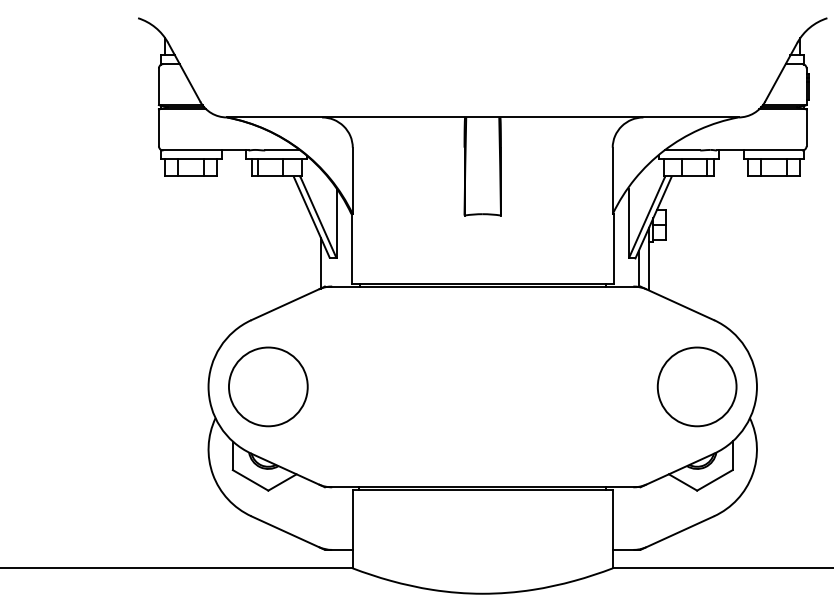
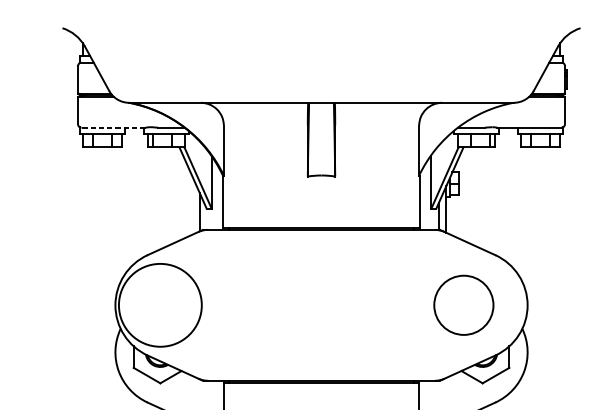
line: (206, 150) -> (113, 127), solid -> dashed
circle: (267, 386) -> (159, 305), size x1.4
circle: (696, 386) -> (463, 305), moved

